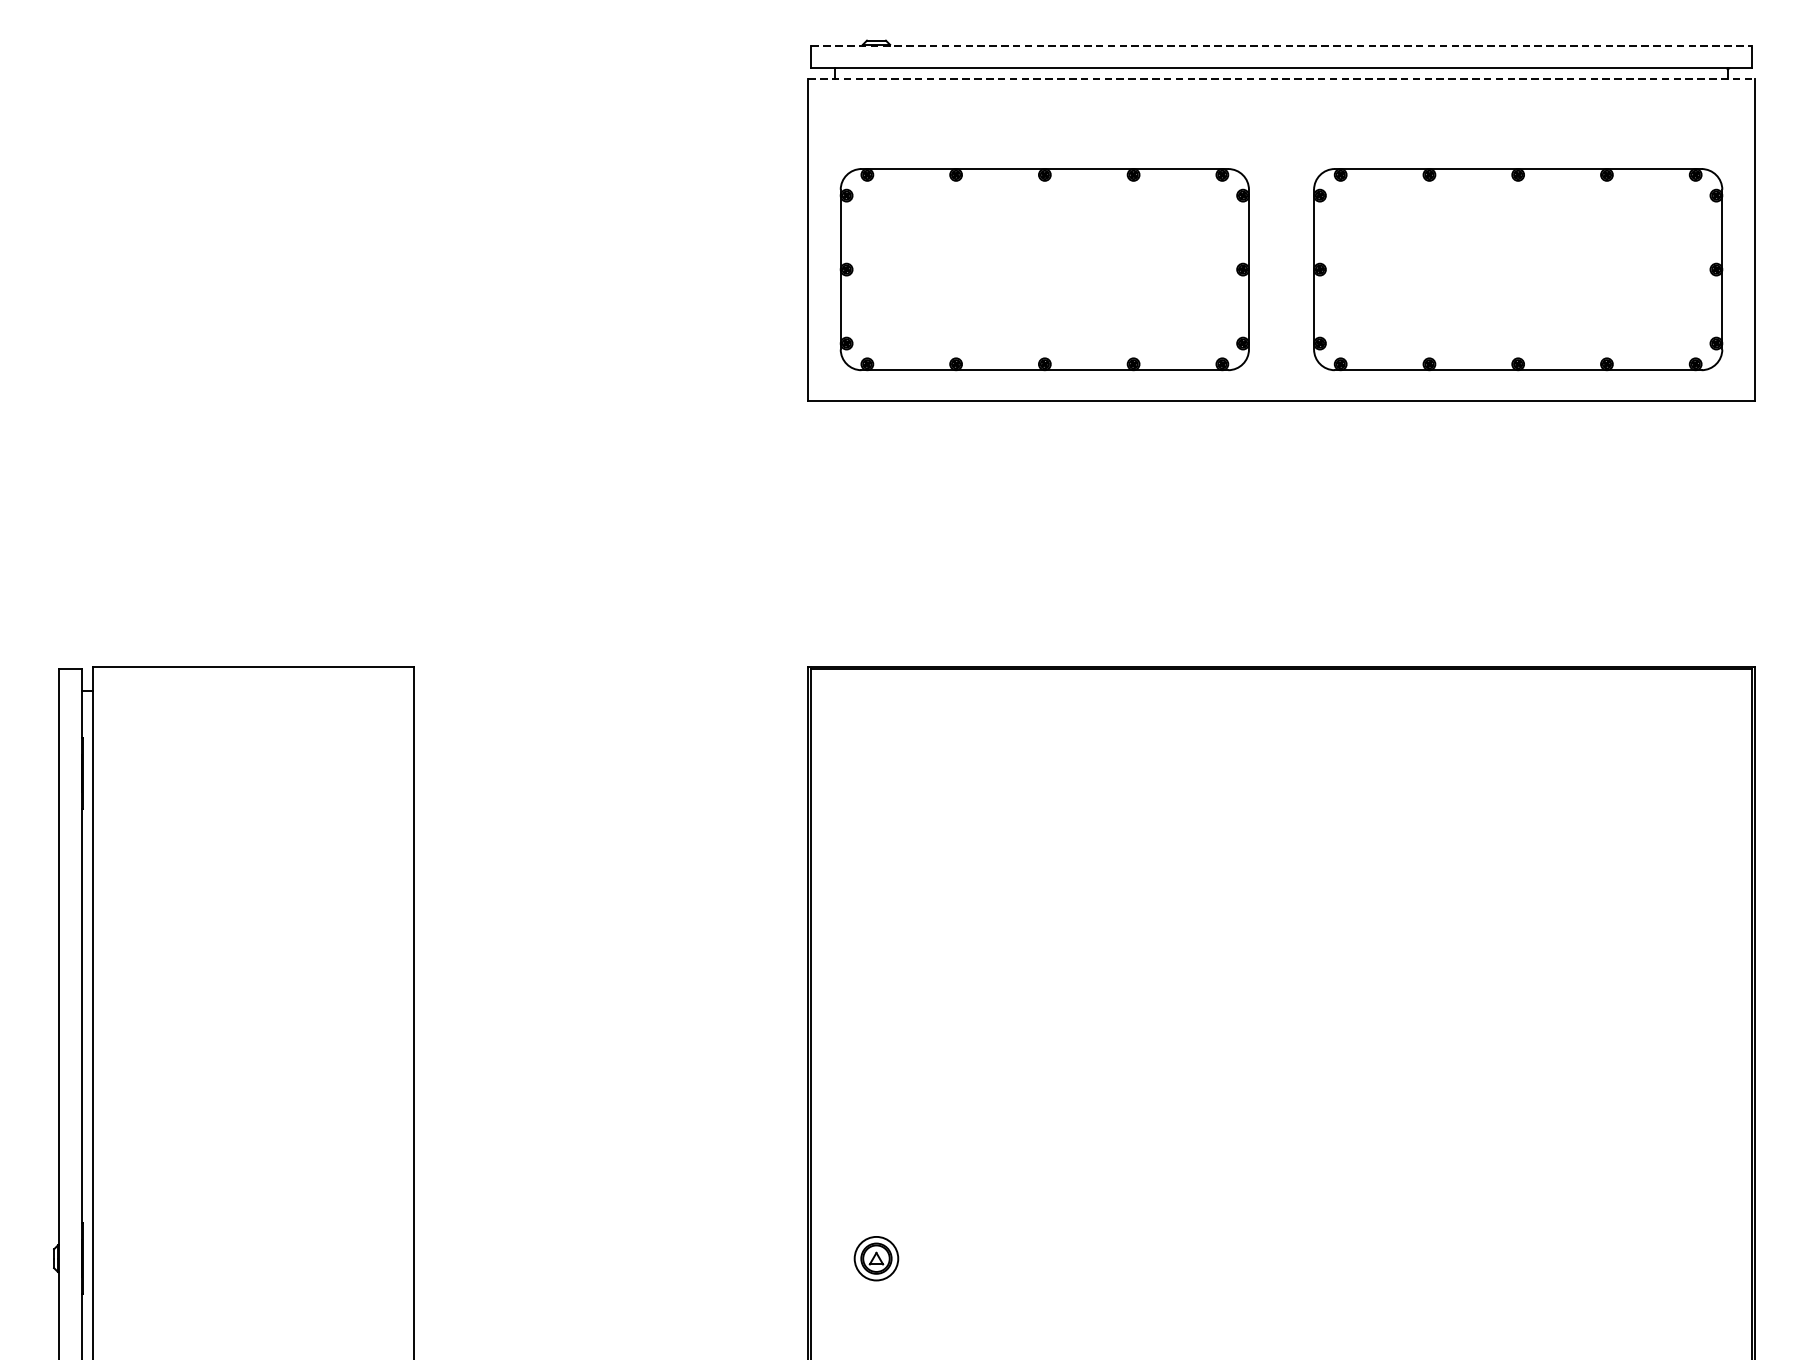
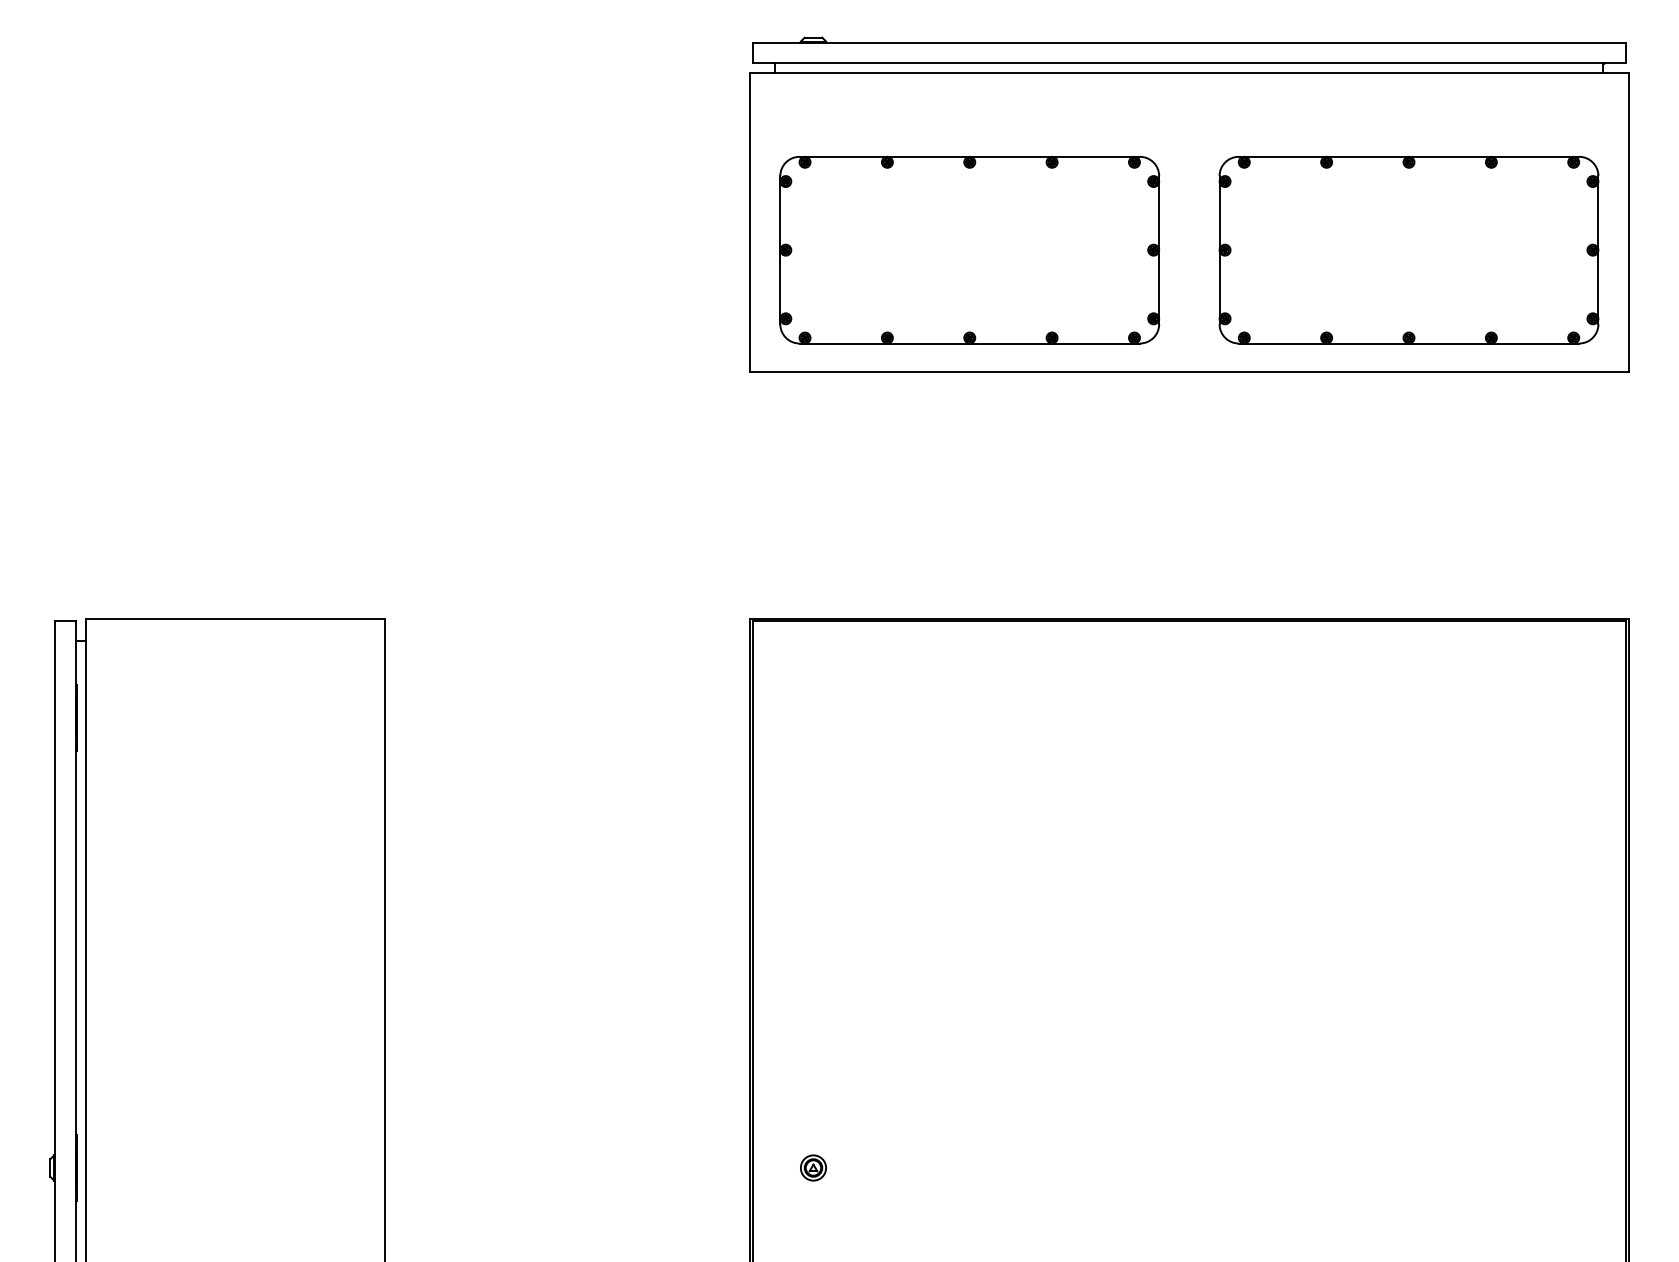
line: (1281, 45) -> (1189, 42), dashed -> solid
line: (1281, 79) -> (1189, 73), dashed -> solid
part: (876, 1258) -> (813, 1167), size x0.62

